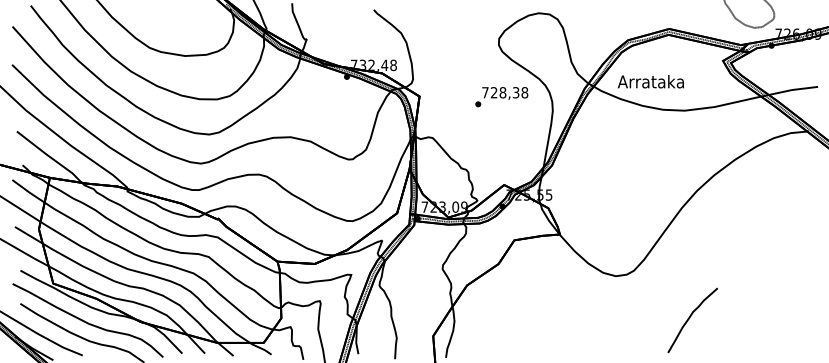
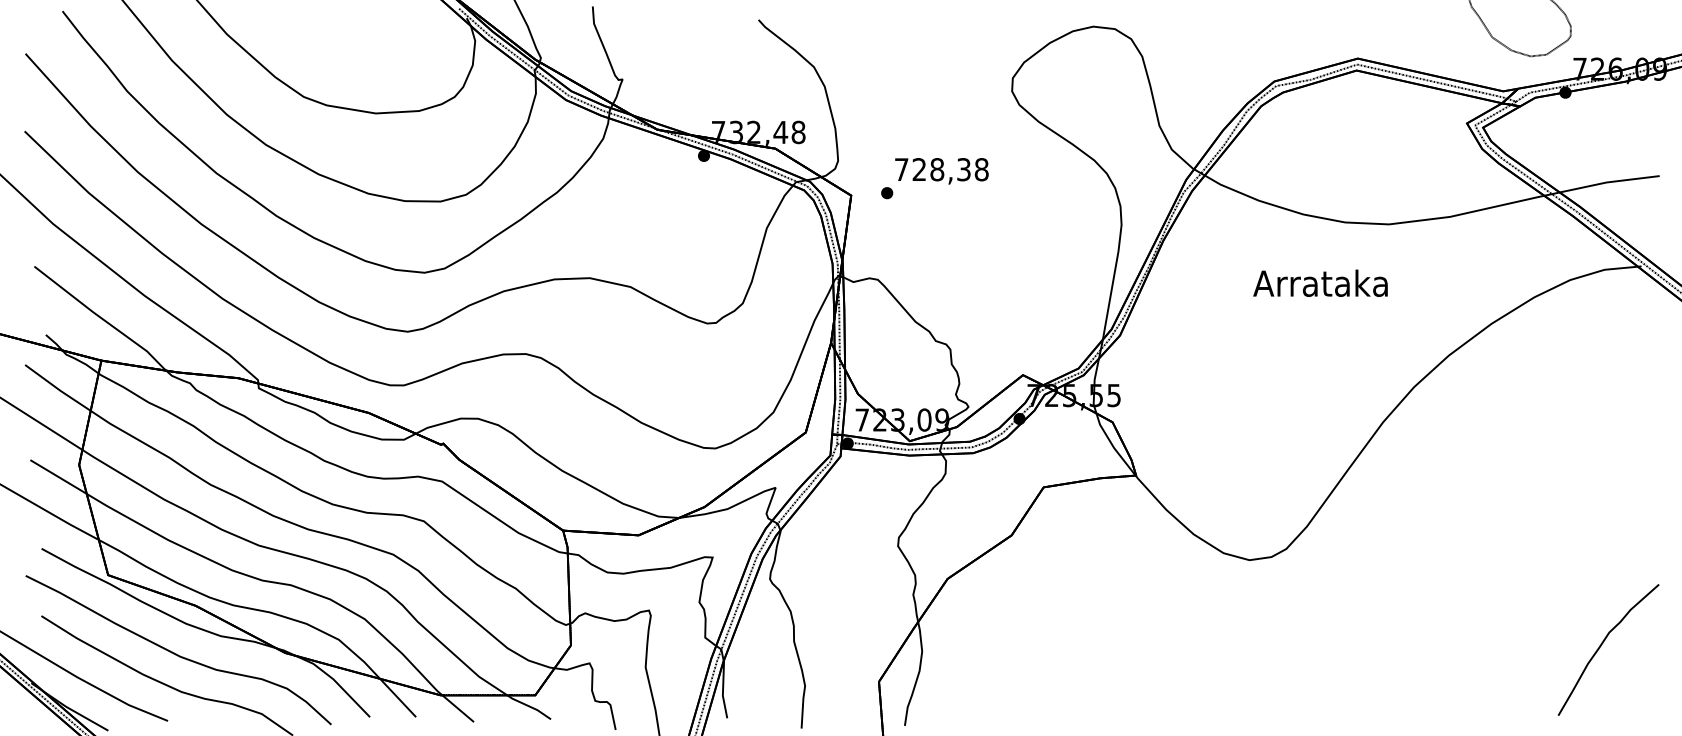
text: (650, 81) -> (1319, 282), moved
text: (501, 97) -> (934, 179), moved
curve: (689, 319) -> (1601, 647), moved

